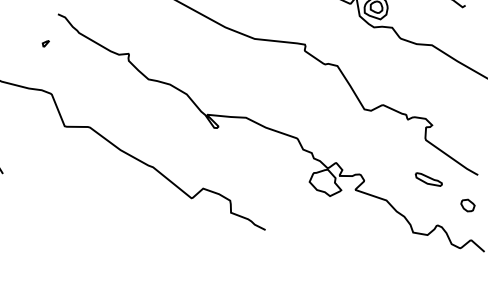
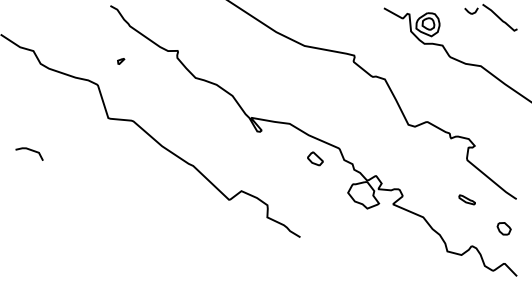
part: (46, 43) -> (121, 61), moved
part: (274, 150) -> (315, 158), added
part: (428, 179) -> (466, 199), size x0.62

